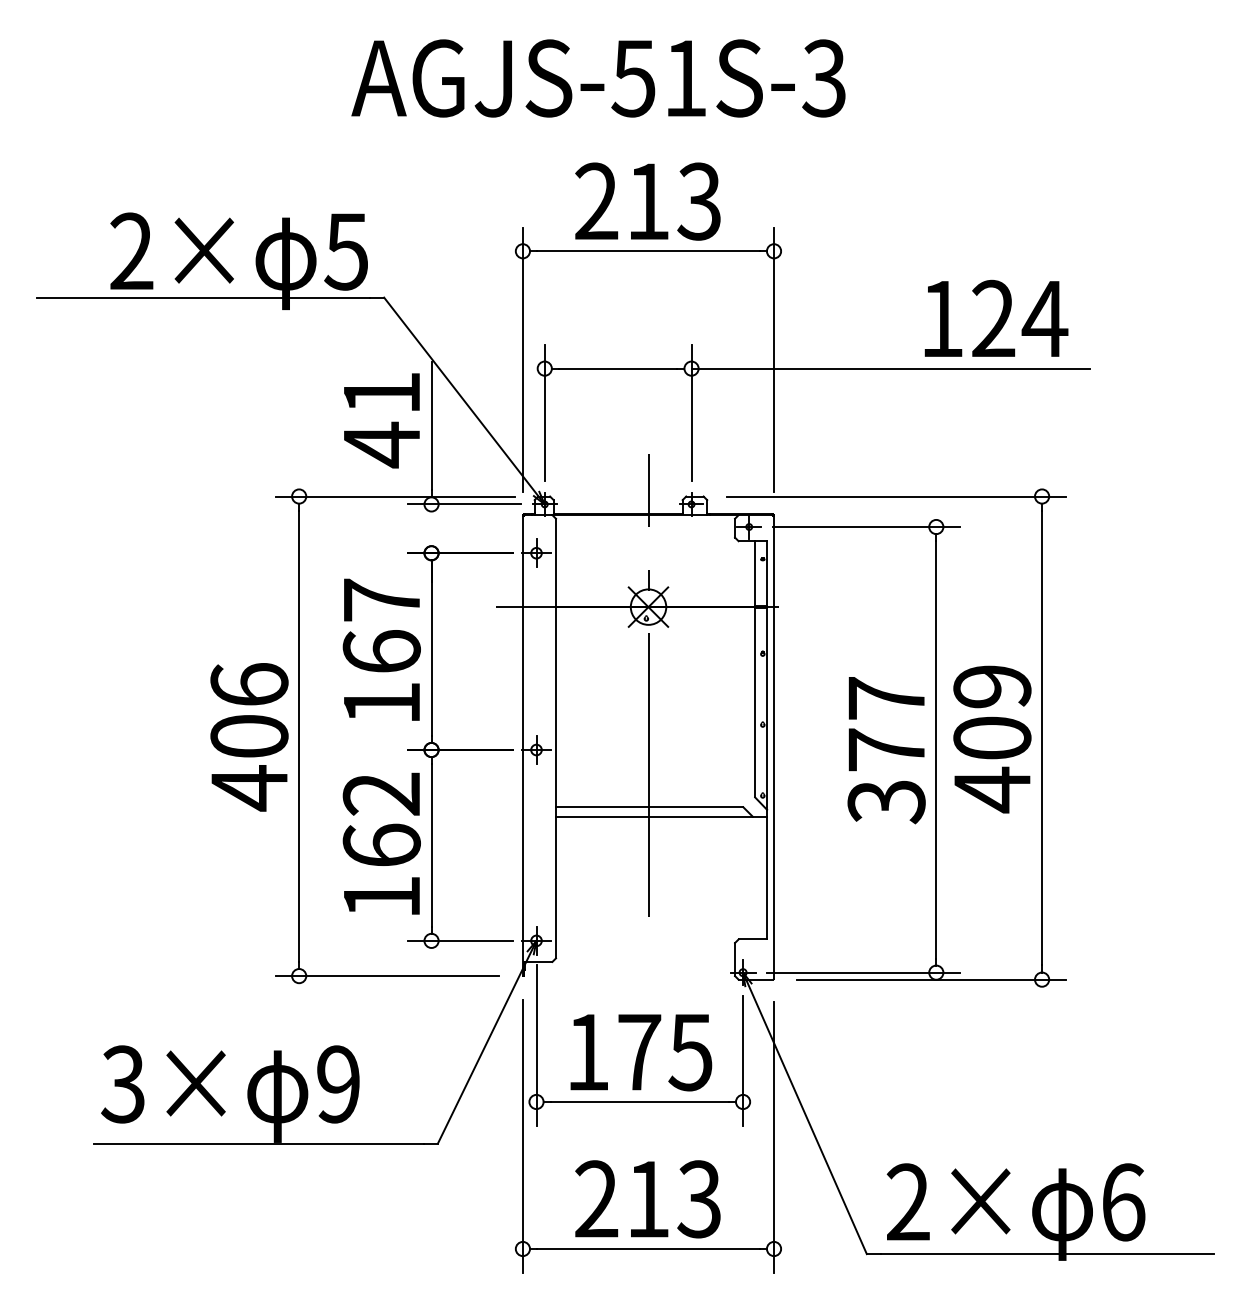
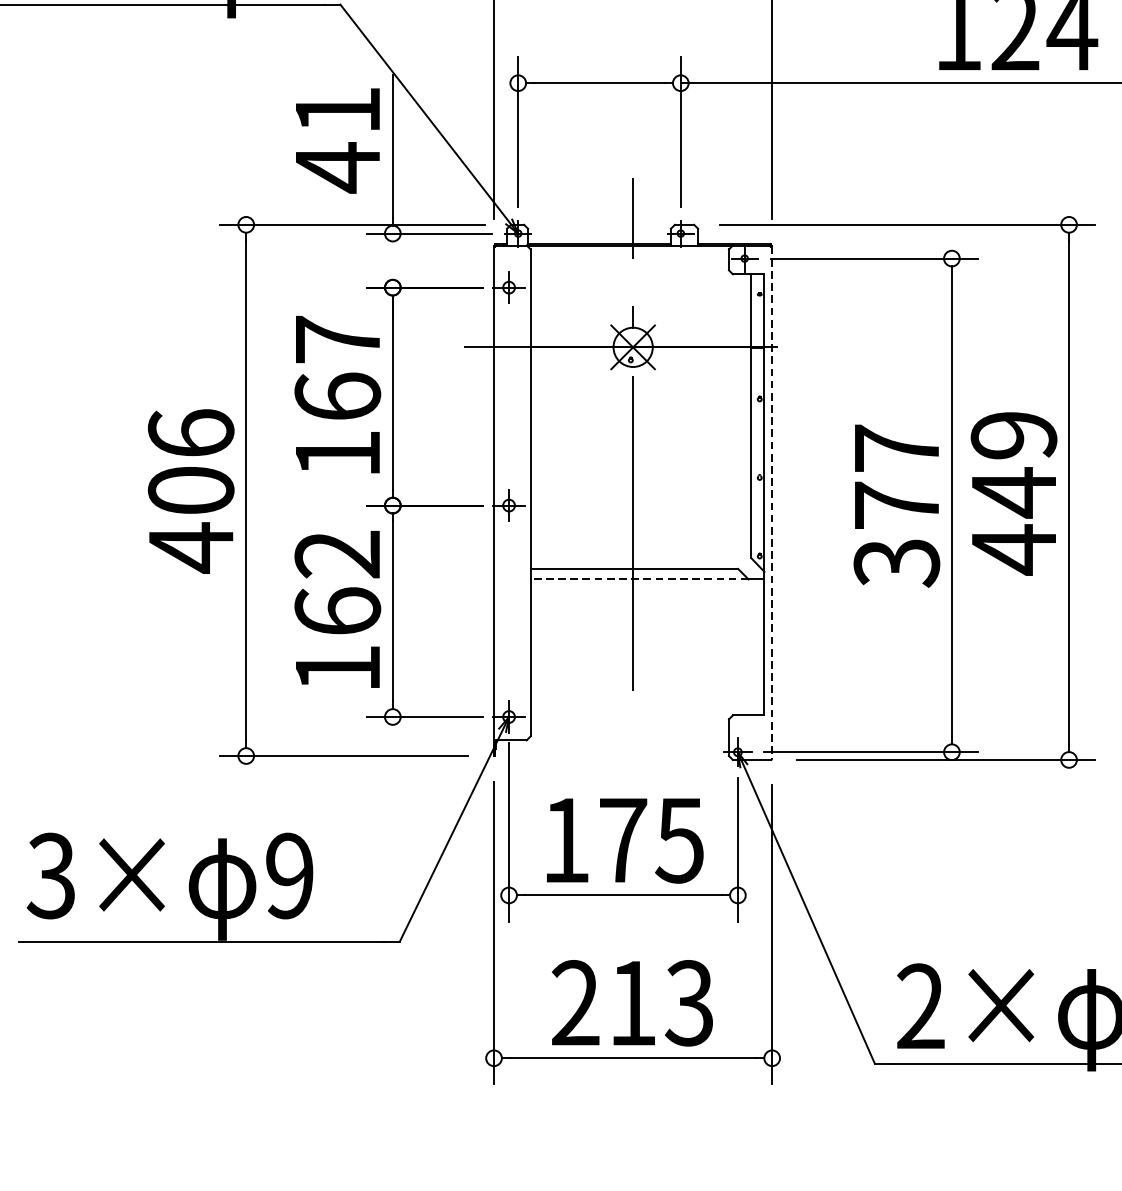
text: (992, 738) -> (1014, 492), 409 -> 449
line: (774, 747) -> (772, 502), solid -> dashed
line: (653, 816) -> (638, 579), solid -> dashed

